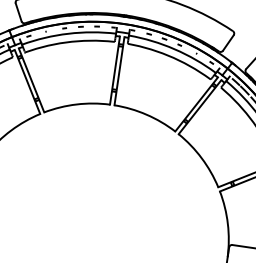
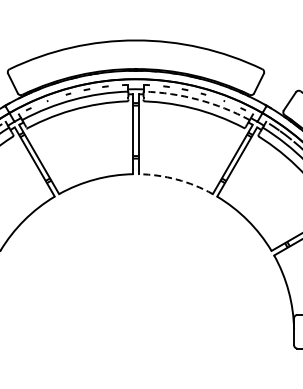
arc: (174, 49) -> (198, 99), solid -> dashed
arc: (146, 114) -> (176, 179), solid -> dashed

